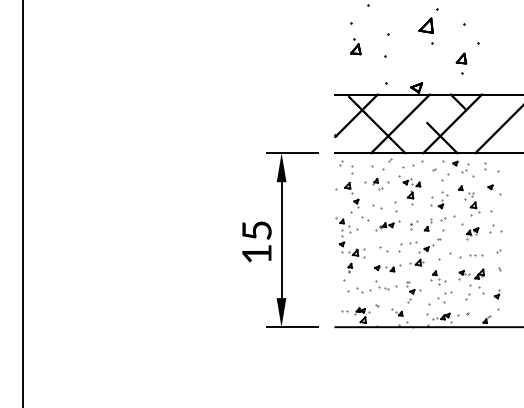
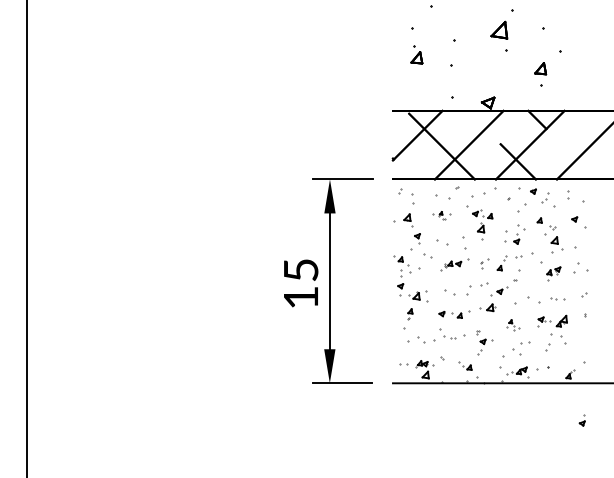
part: (376, 183) -> (441, 214), size x0.6
part: (438, 277) -> (513, 325), size x0.7
part: (496, 294) -> (581, 421), moved

